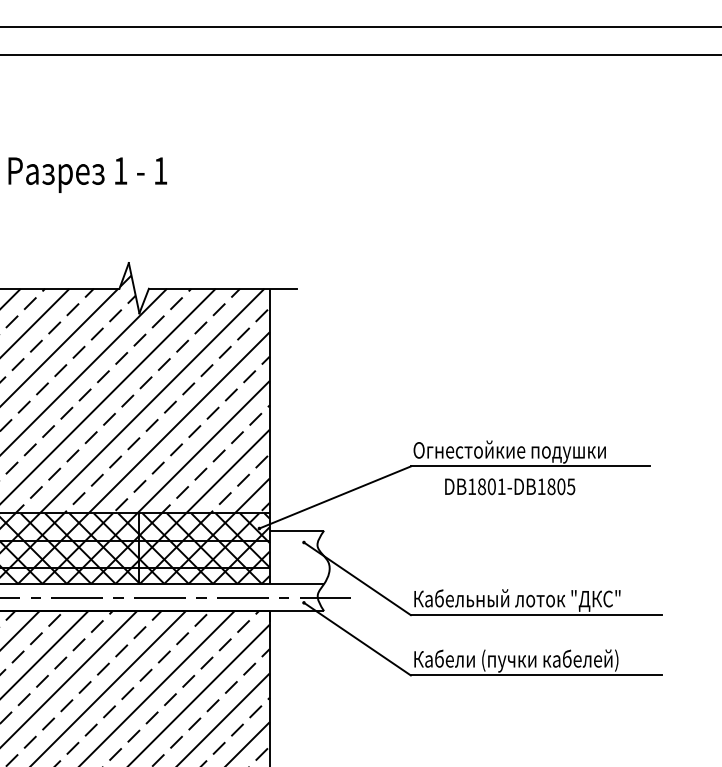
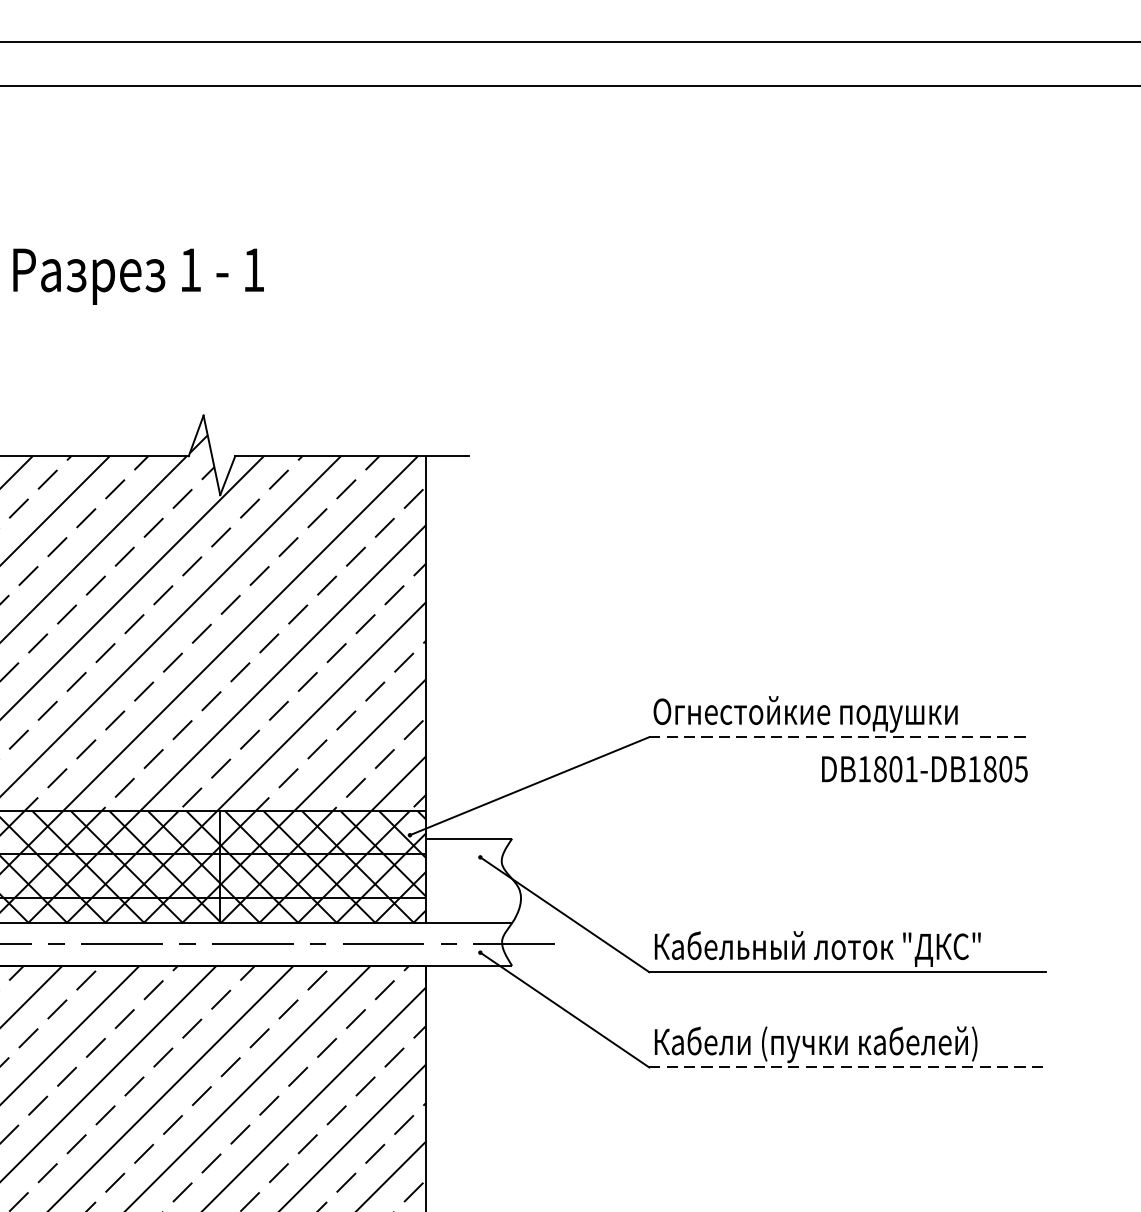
line: (530, 466) -> (838, 737), solid -> dashed
text: (510, 486) -> (925, 768), moved
line: (536, 675) -> (847, 1067), solid -> dashed

